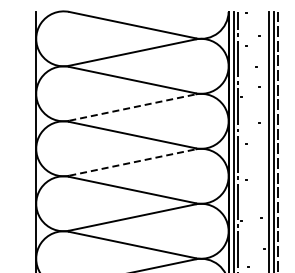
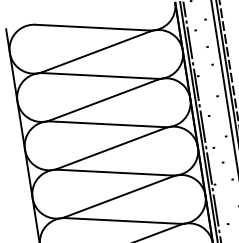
line: (132, 107) -> (103, 100), dashed -> solid
line: (132, 162) -> (111, 148), dashed -> solid

